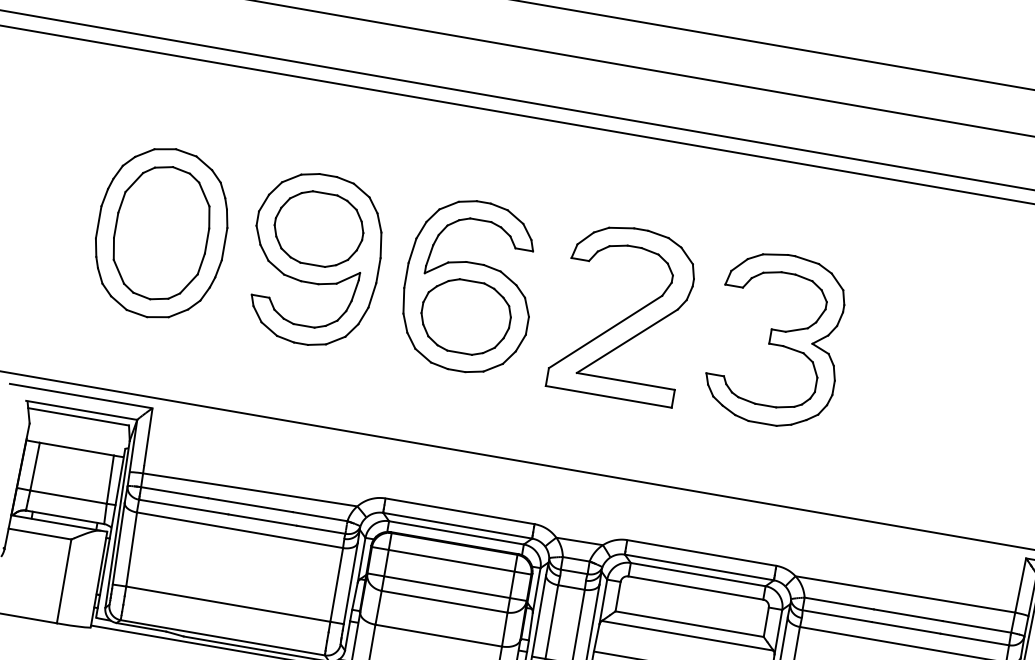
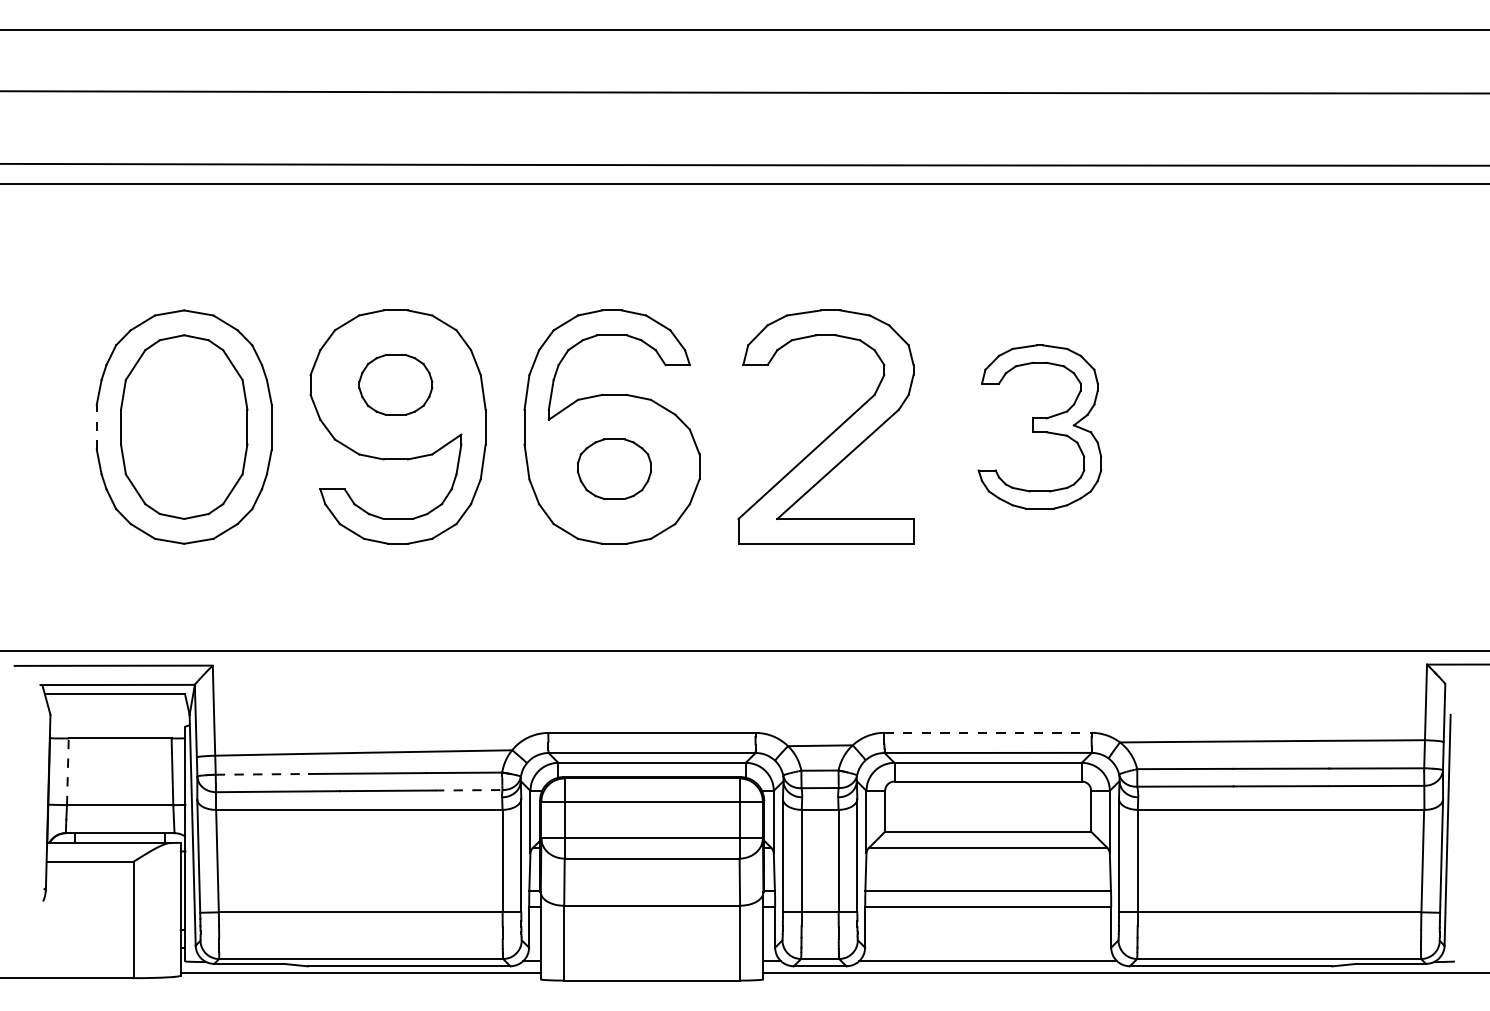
line: (98, 221) -> (96, 426), solid -> dashed
part: (318, 228) -> (395, 384), size x0.6
part: (466, 316) -> (614, 468), size x0.6
part: (776, 339) -> (1039, 426), size x0.7
line: (34, 466) -> (67, 771), solid -> dashed
line: (174, 492) -> (262, 774), solid -> dashed
line: (320, 529) -> (468, 790), solid -> dashed
line: (702, 552) -> (988, 732), solid -> dashed

